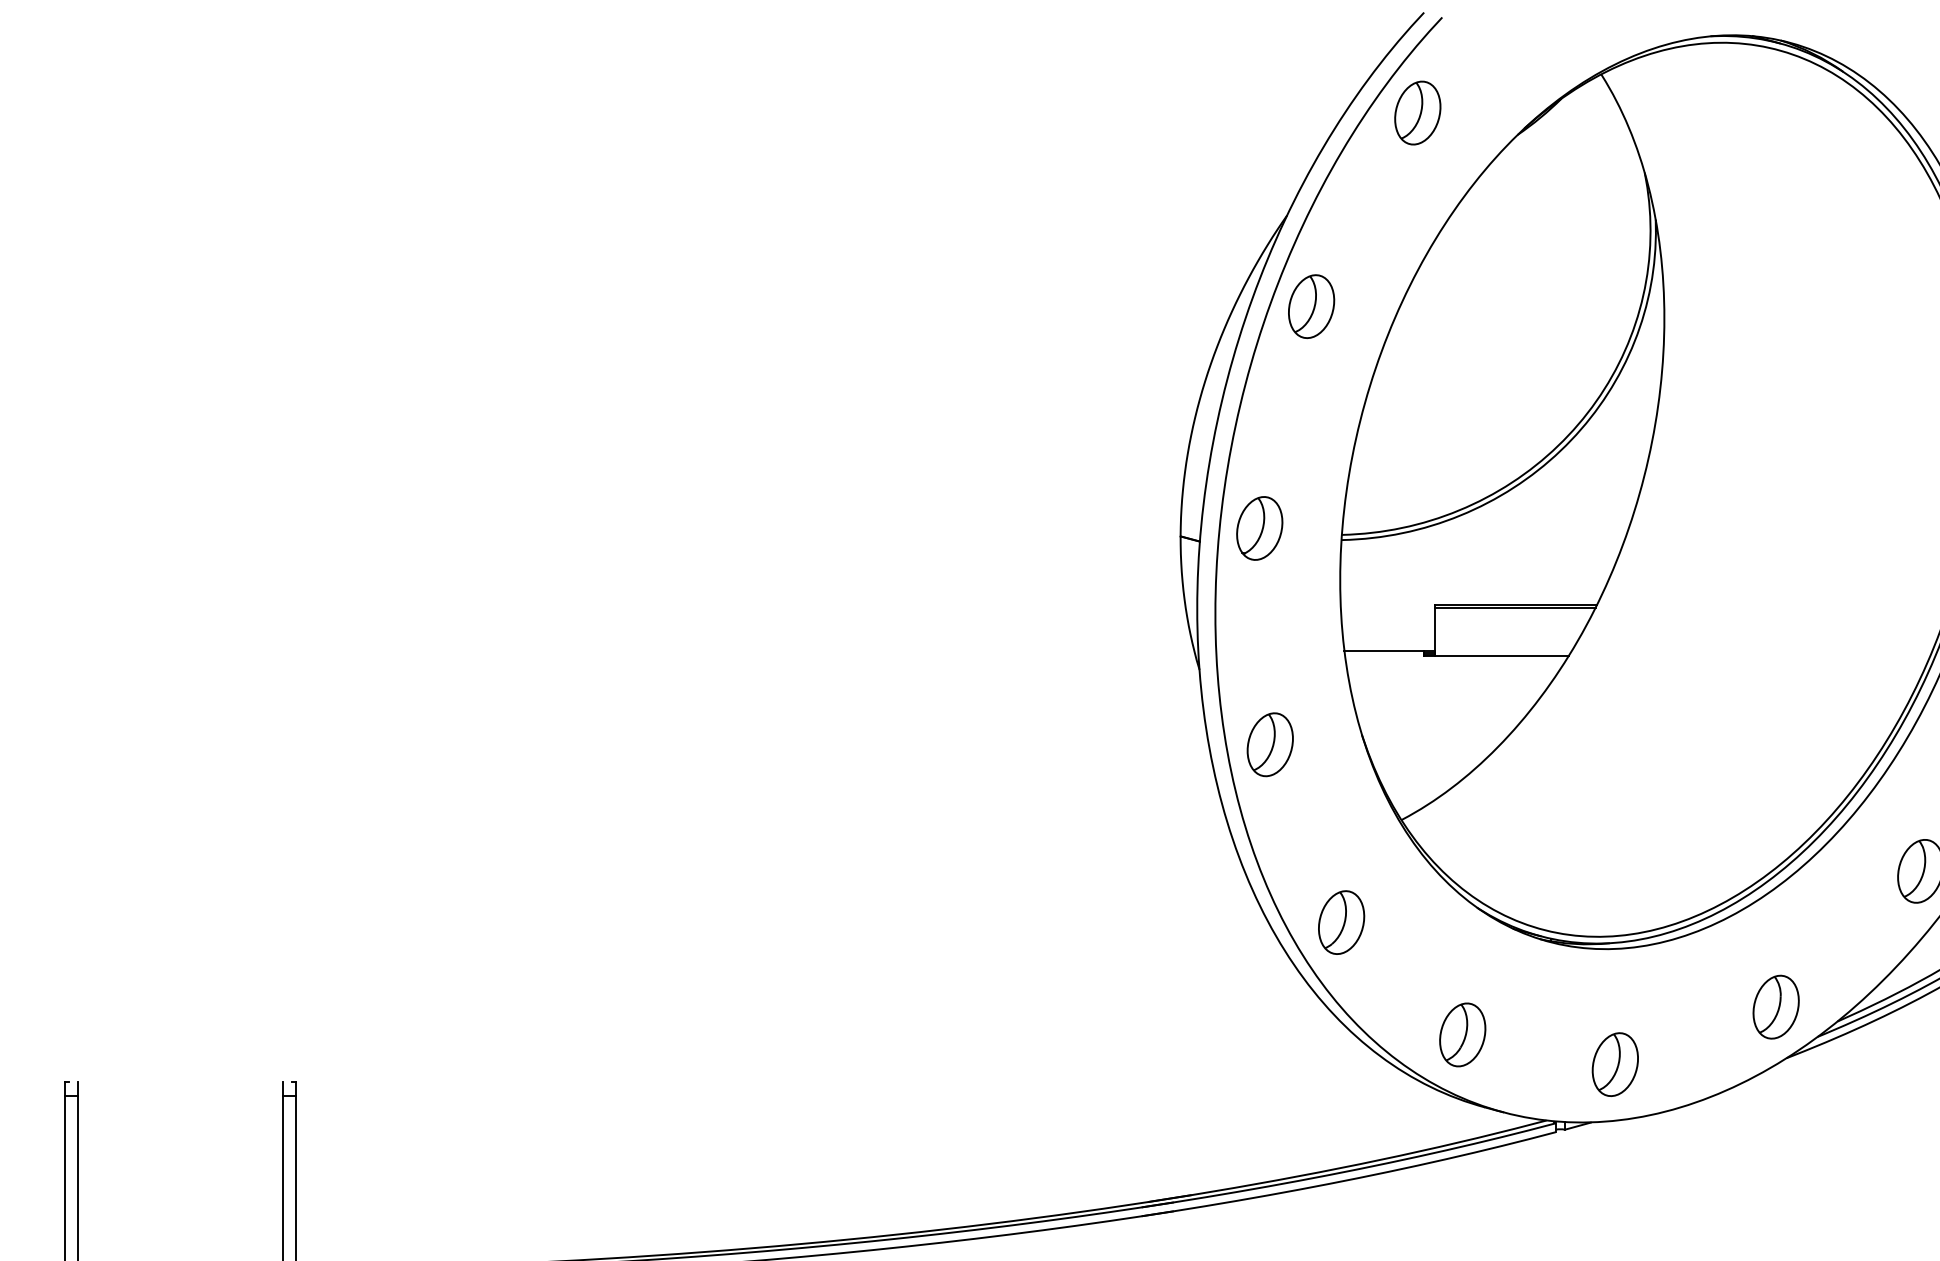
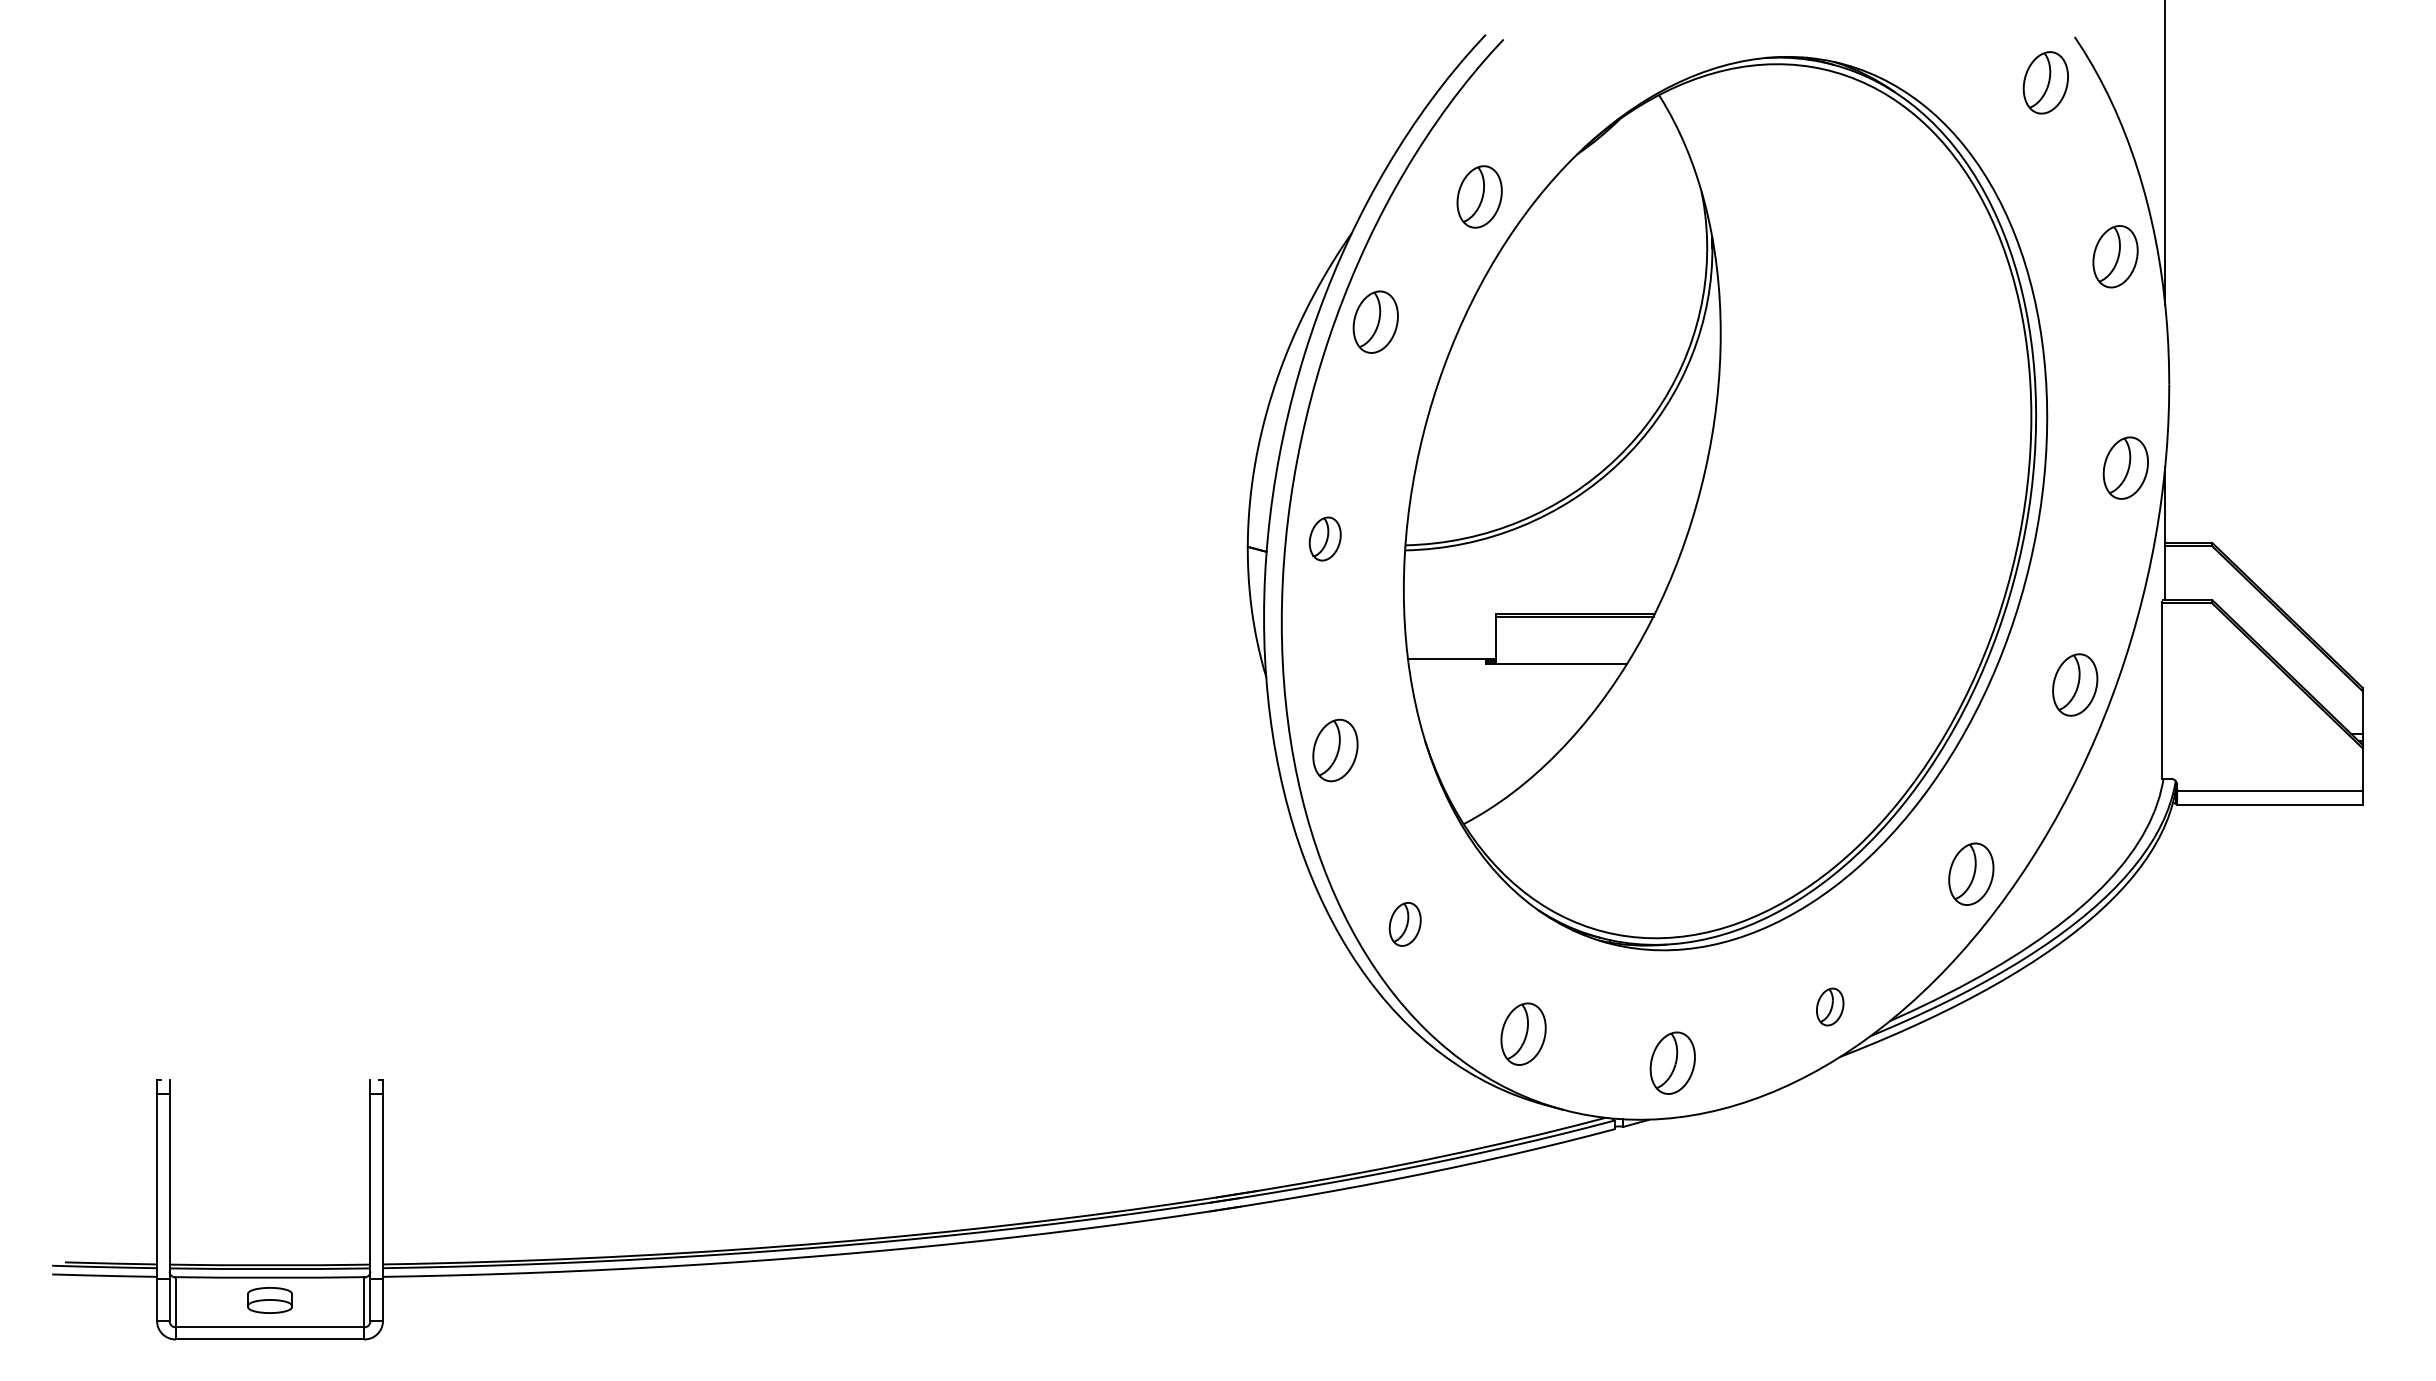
part: (1417, 112) -> (1479, 196), moved
part: (1260, 527) -> (1325, 538), size x0.7
part: (1341, 922) -> (1405, 924), size x0.7
part: (1776, 1006) -> (1830, 1006), size x0.6

